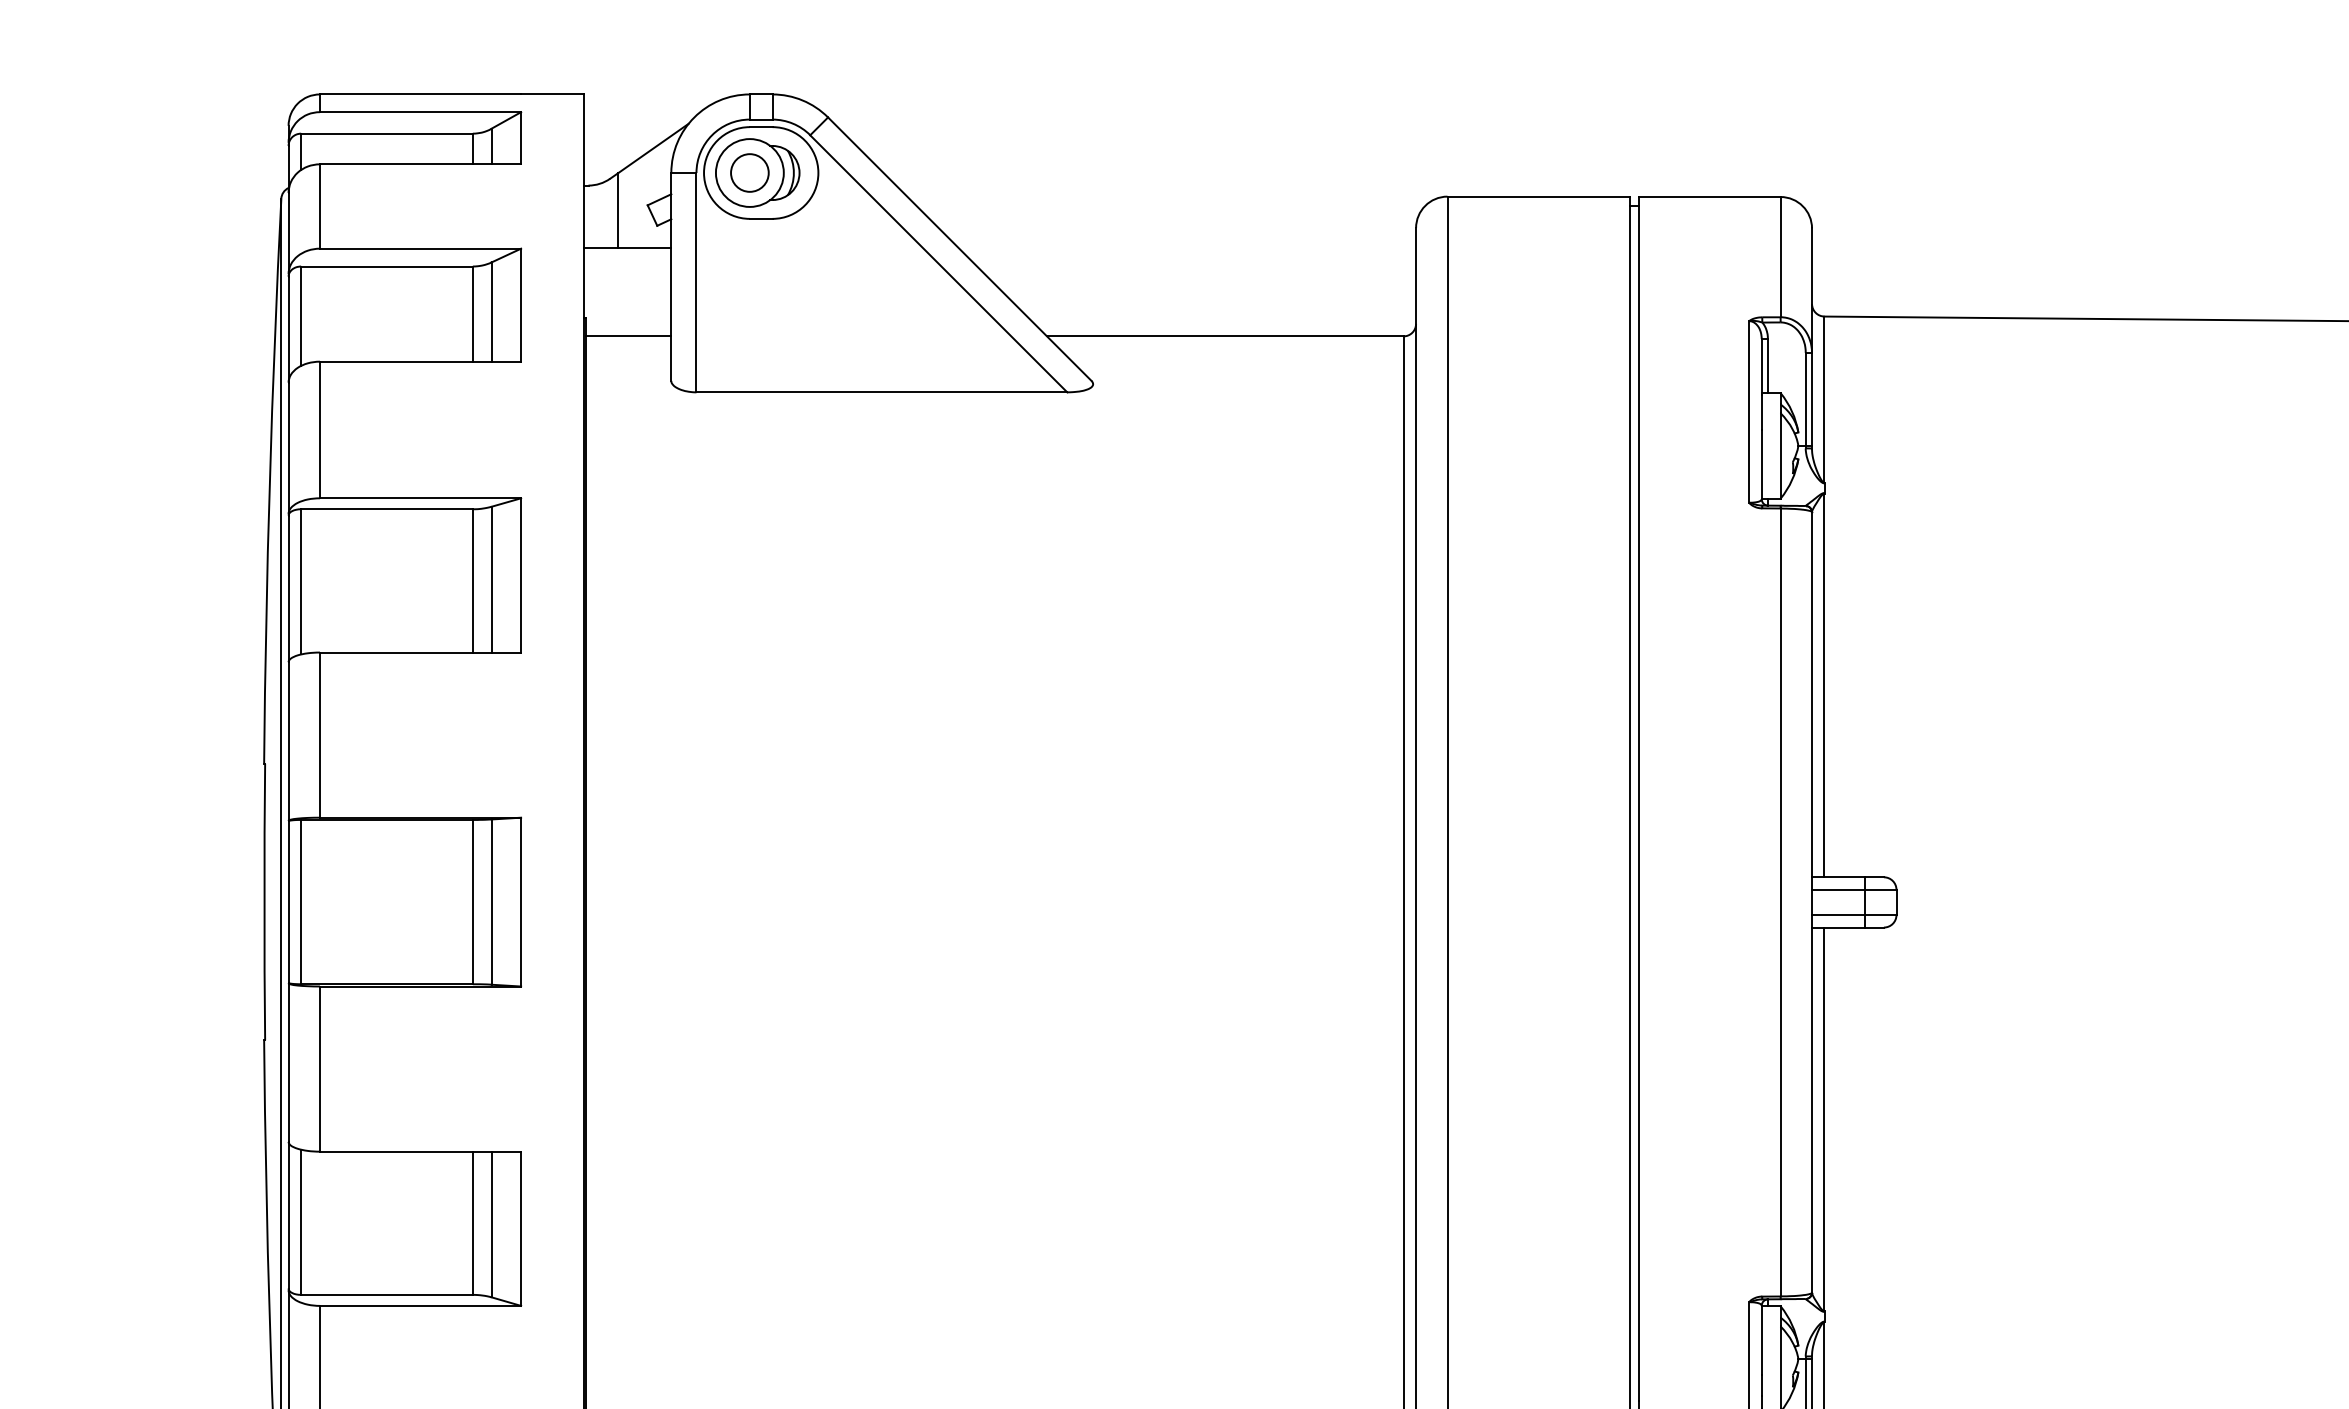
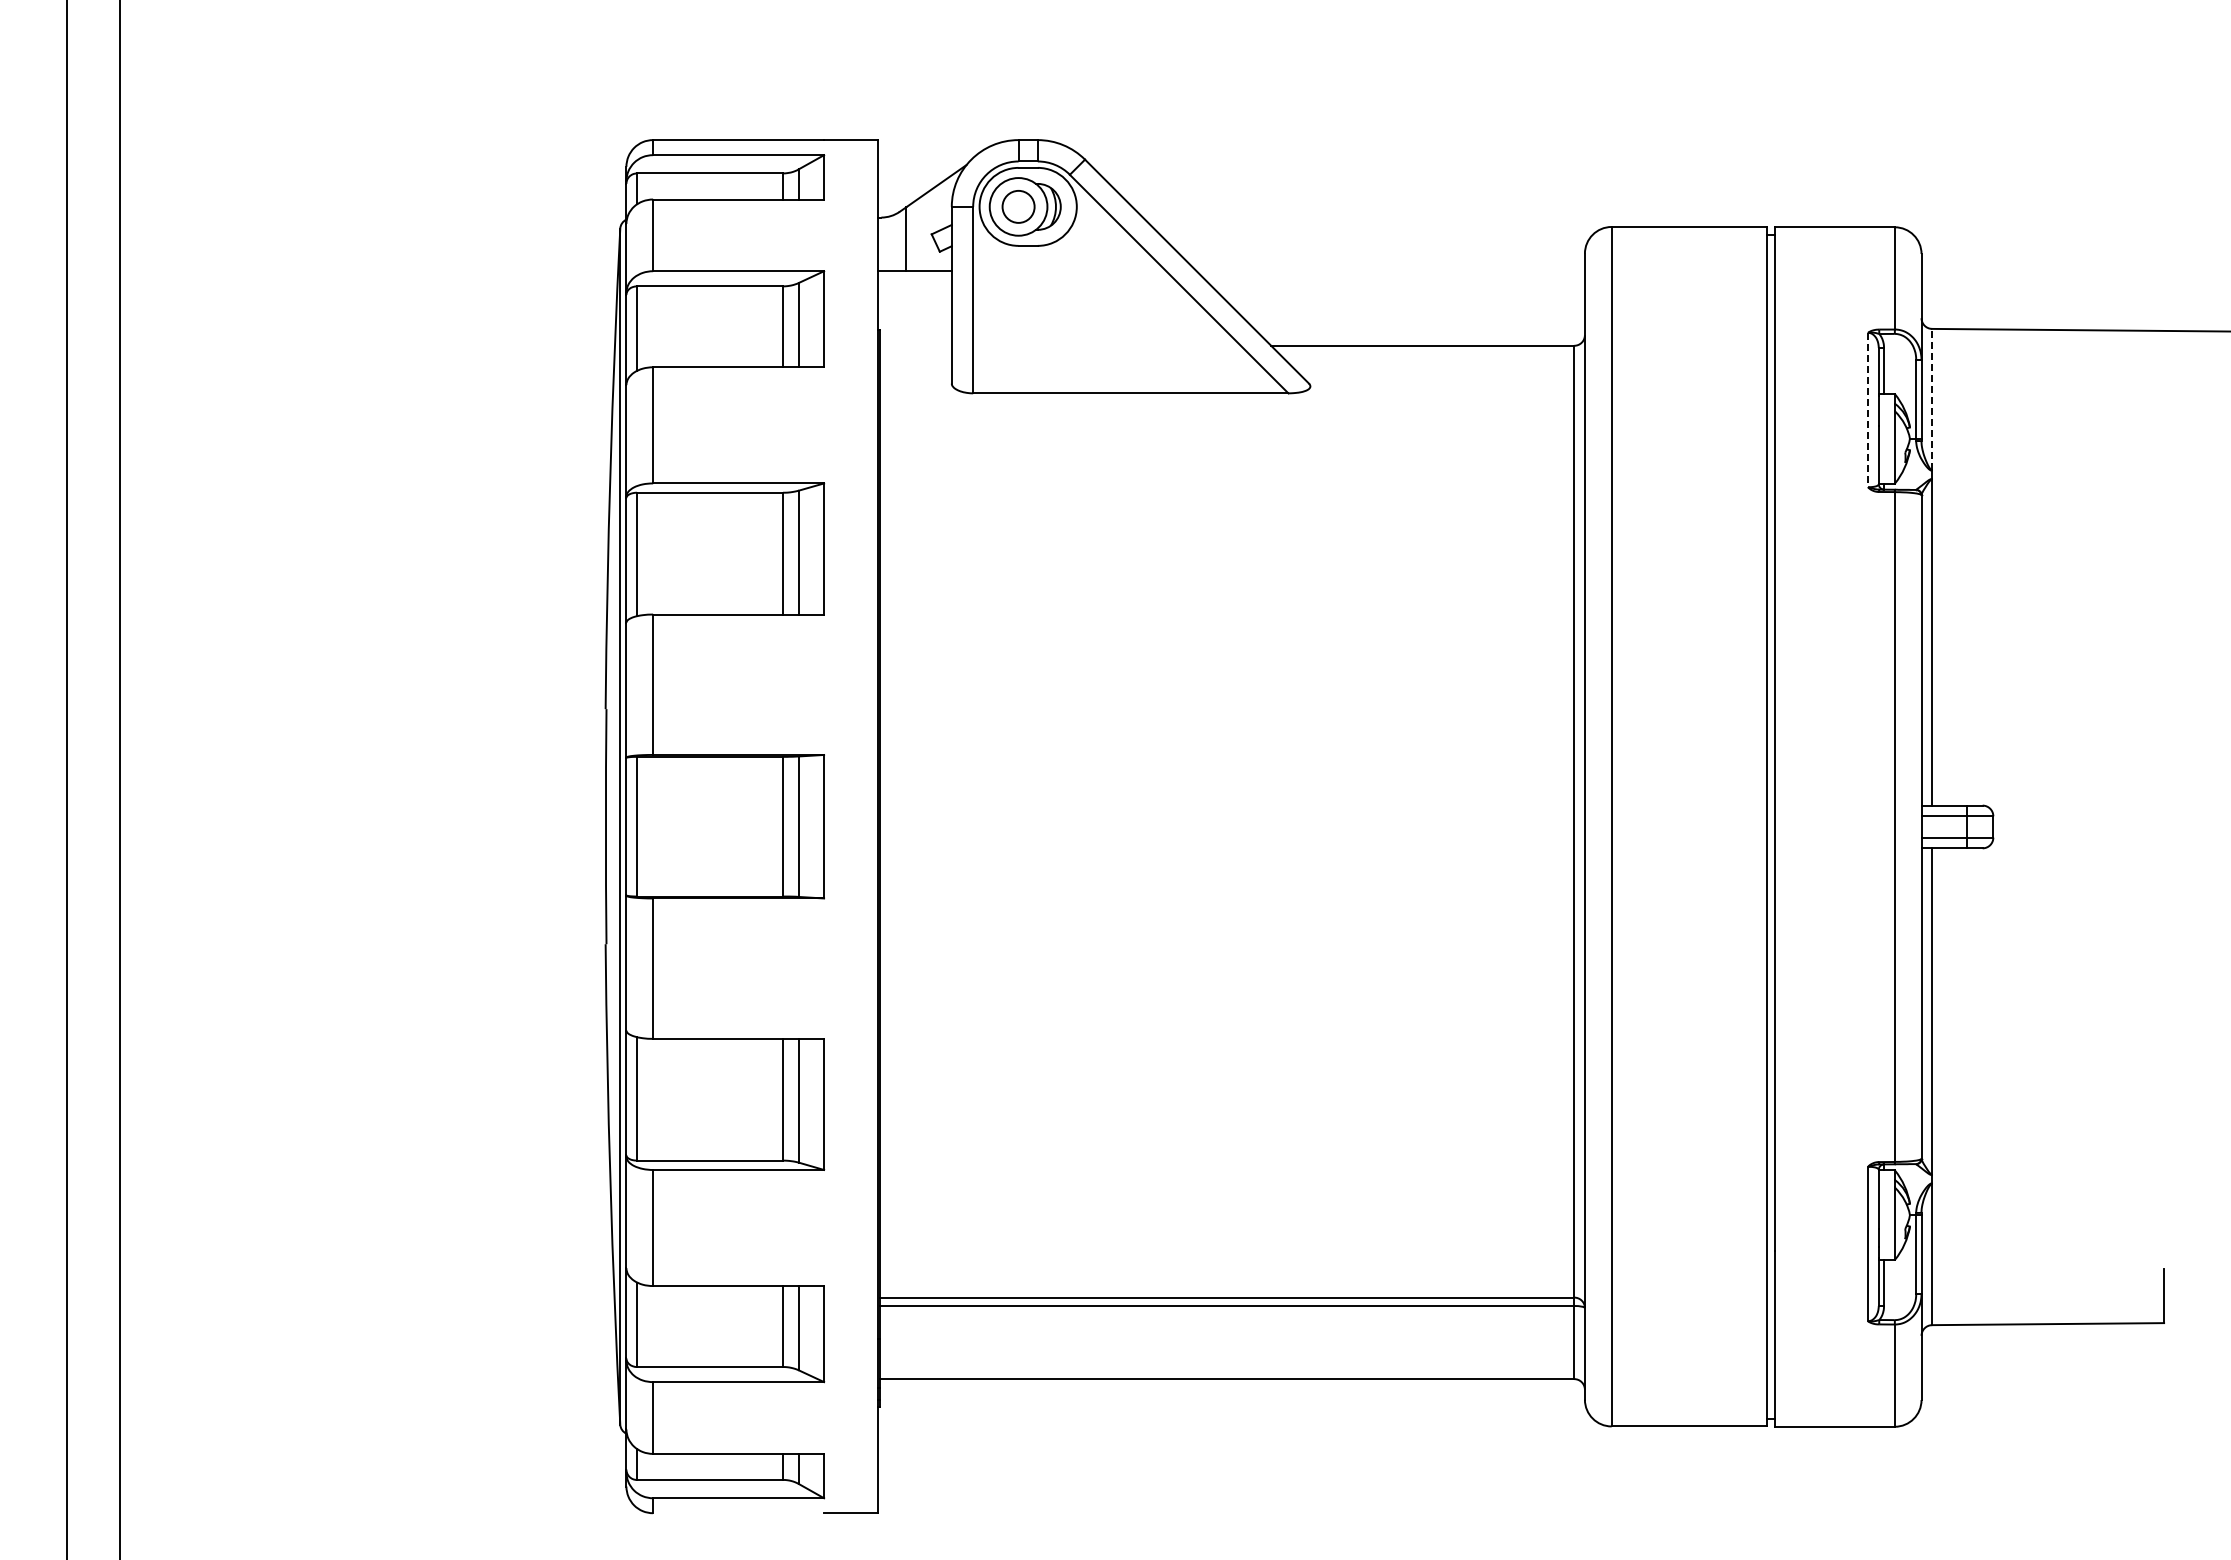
line: (628, 336) -> (915, 345), removed
line: (1824, 399) -> (1932, 399), solid -> dashed
line: (1749, 412) -> (1868, 410), solid -> dashed

